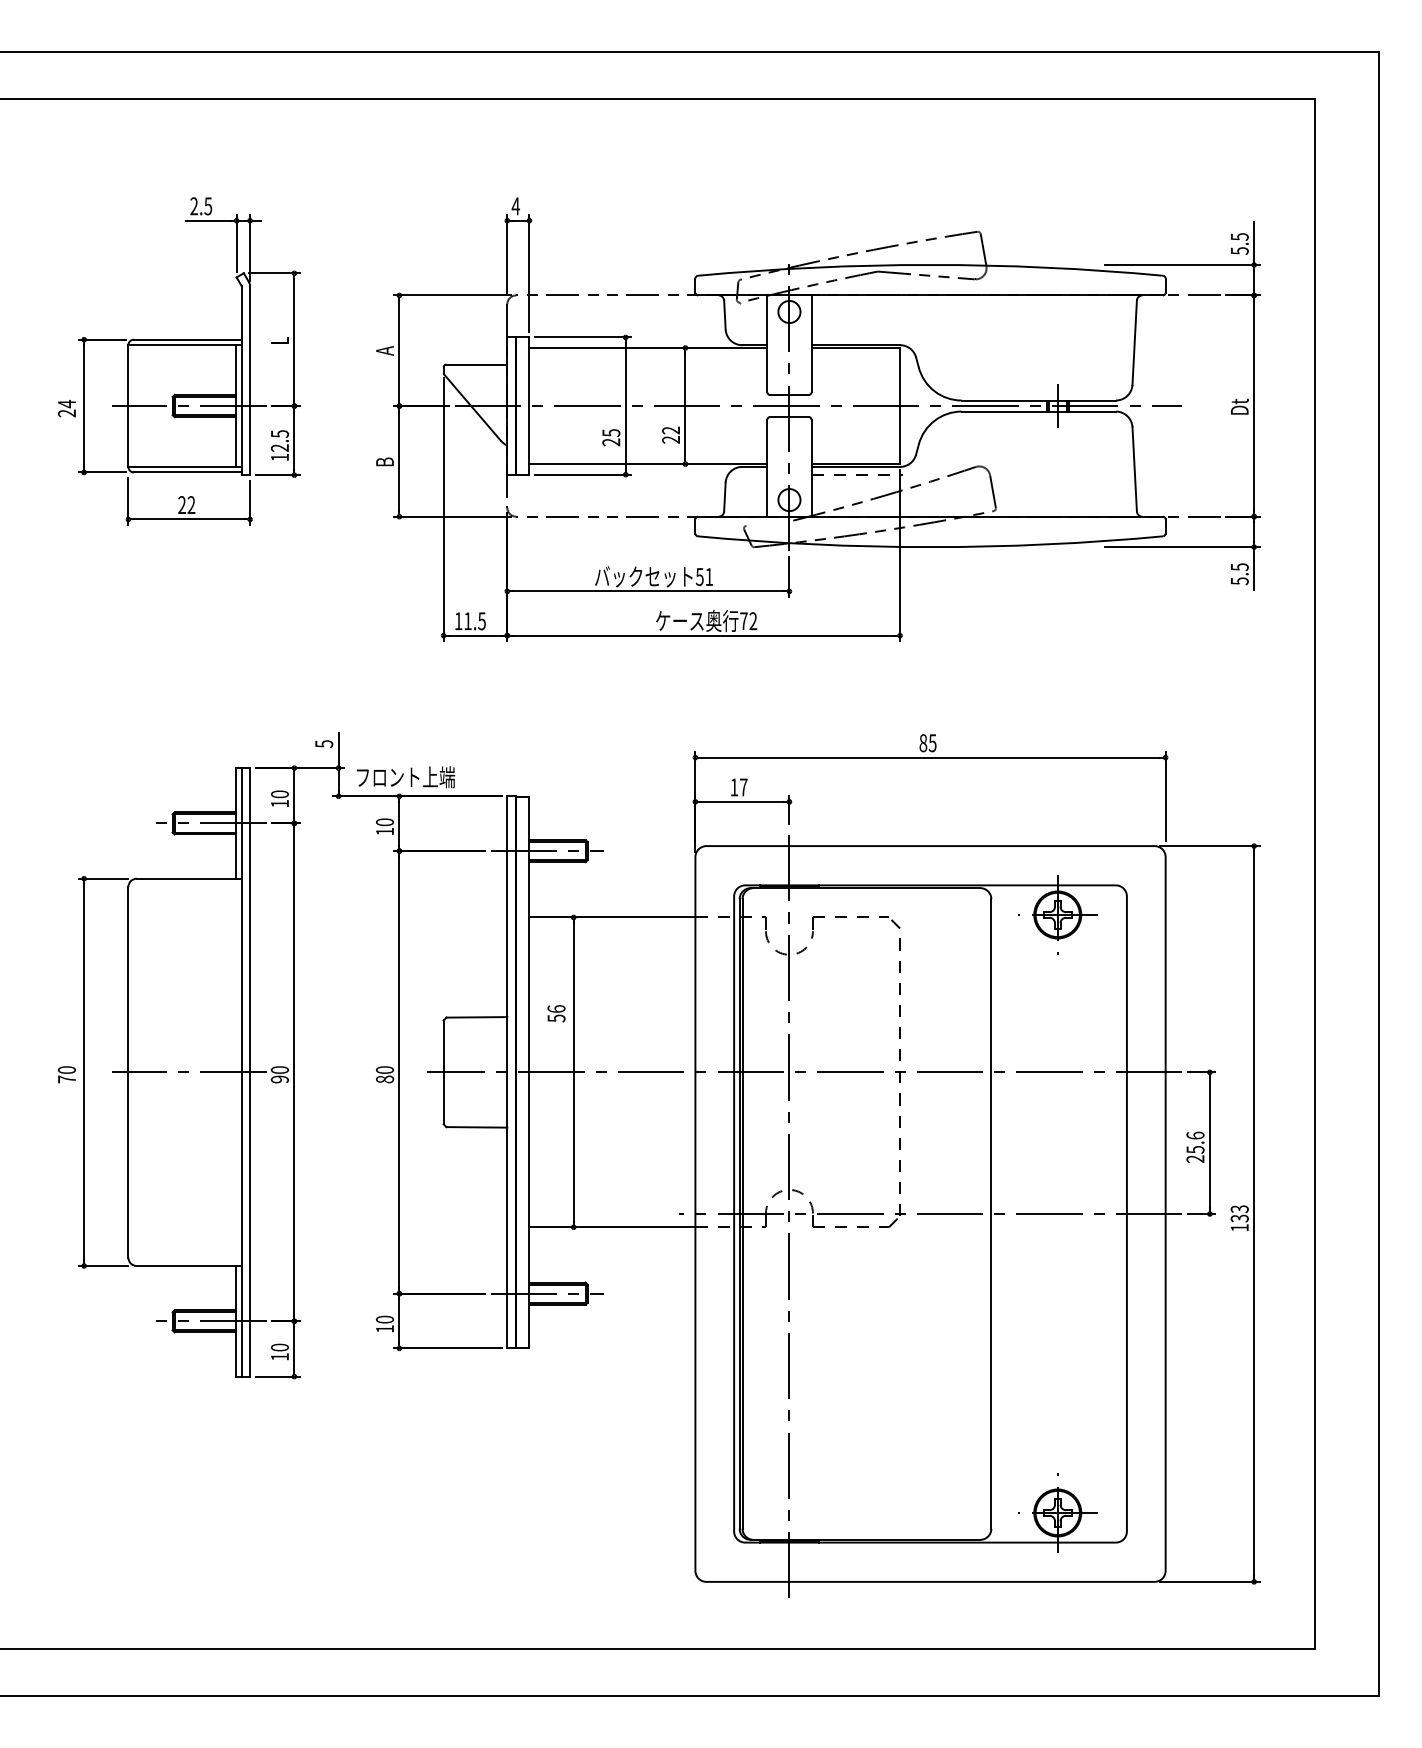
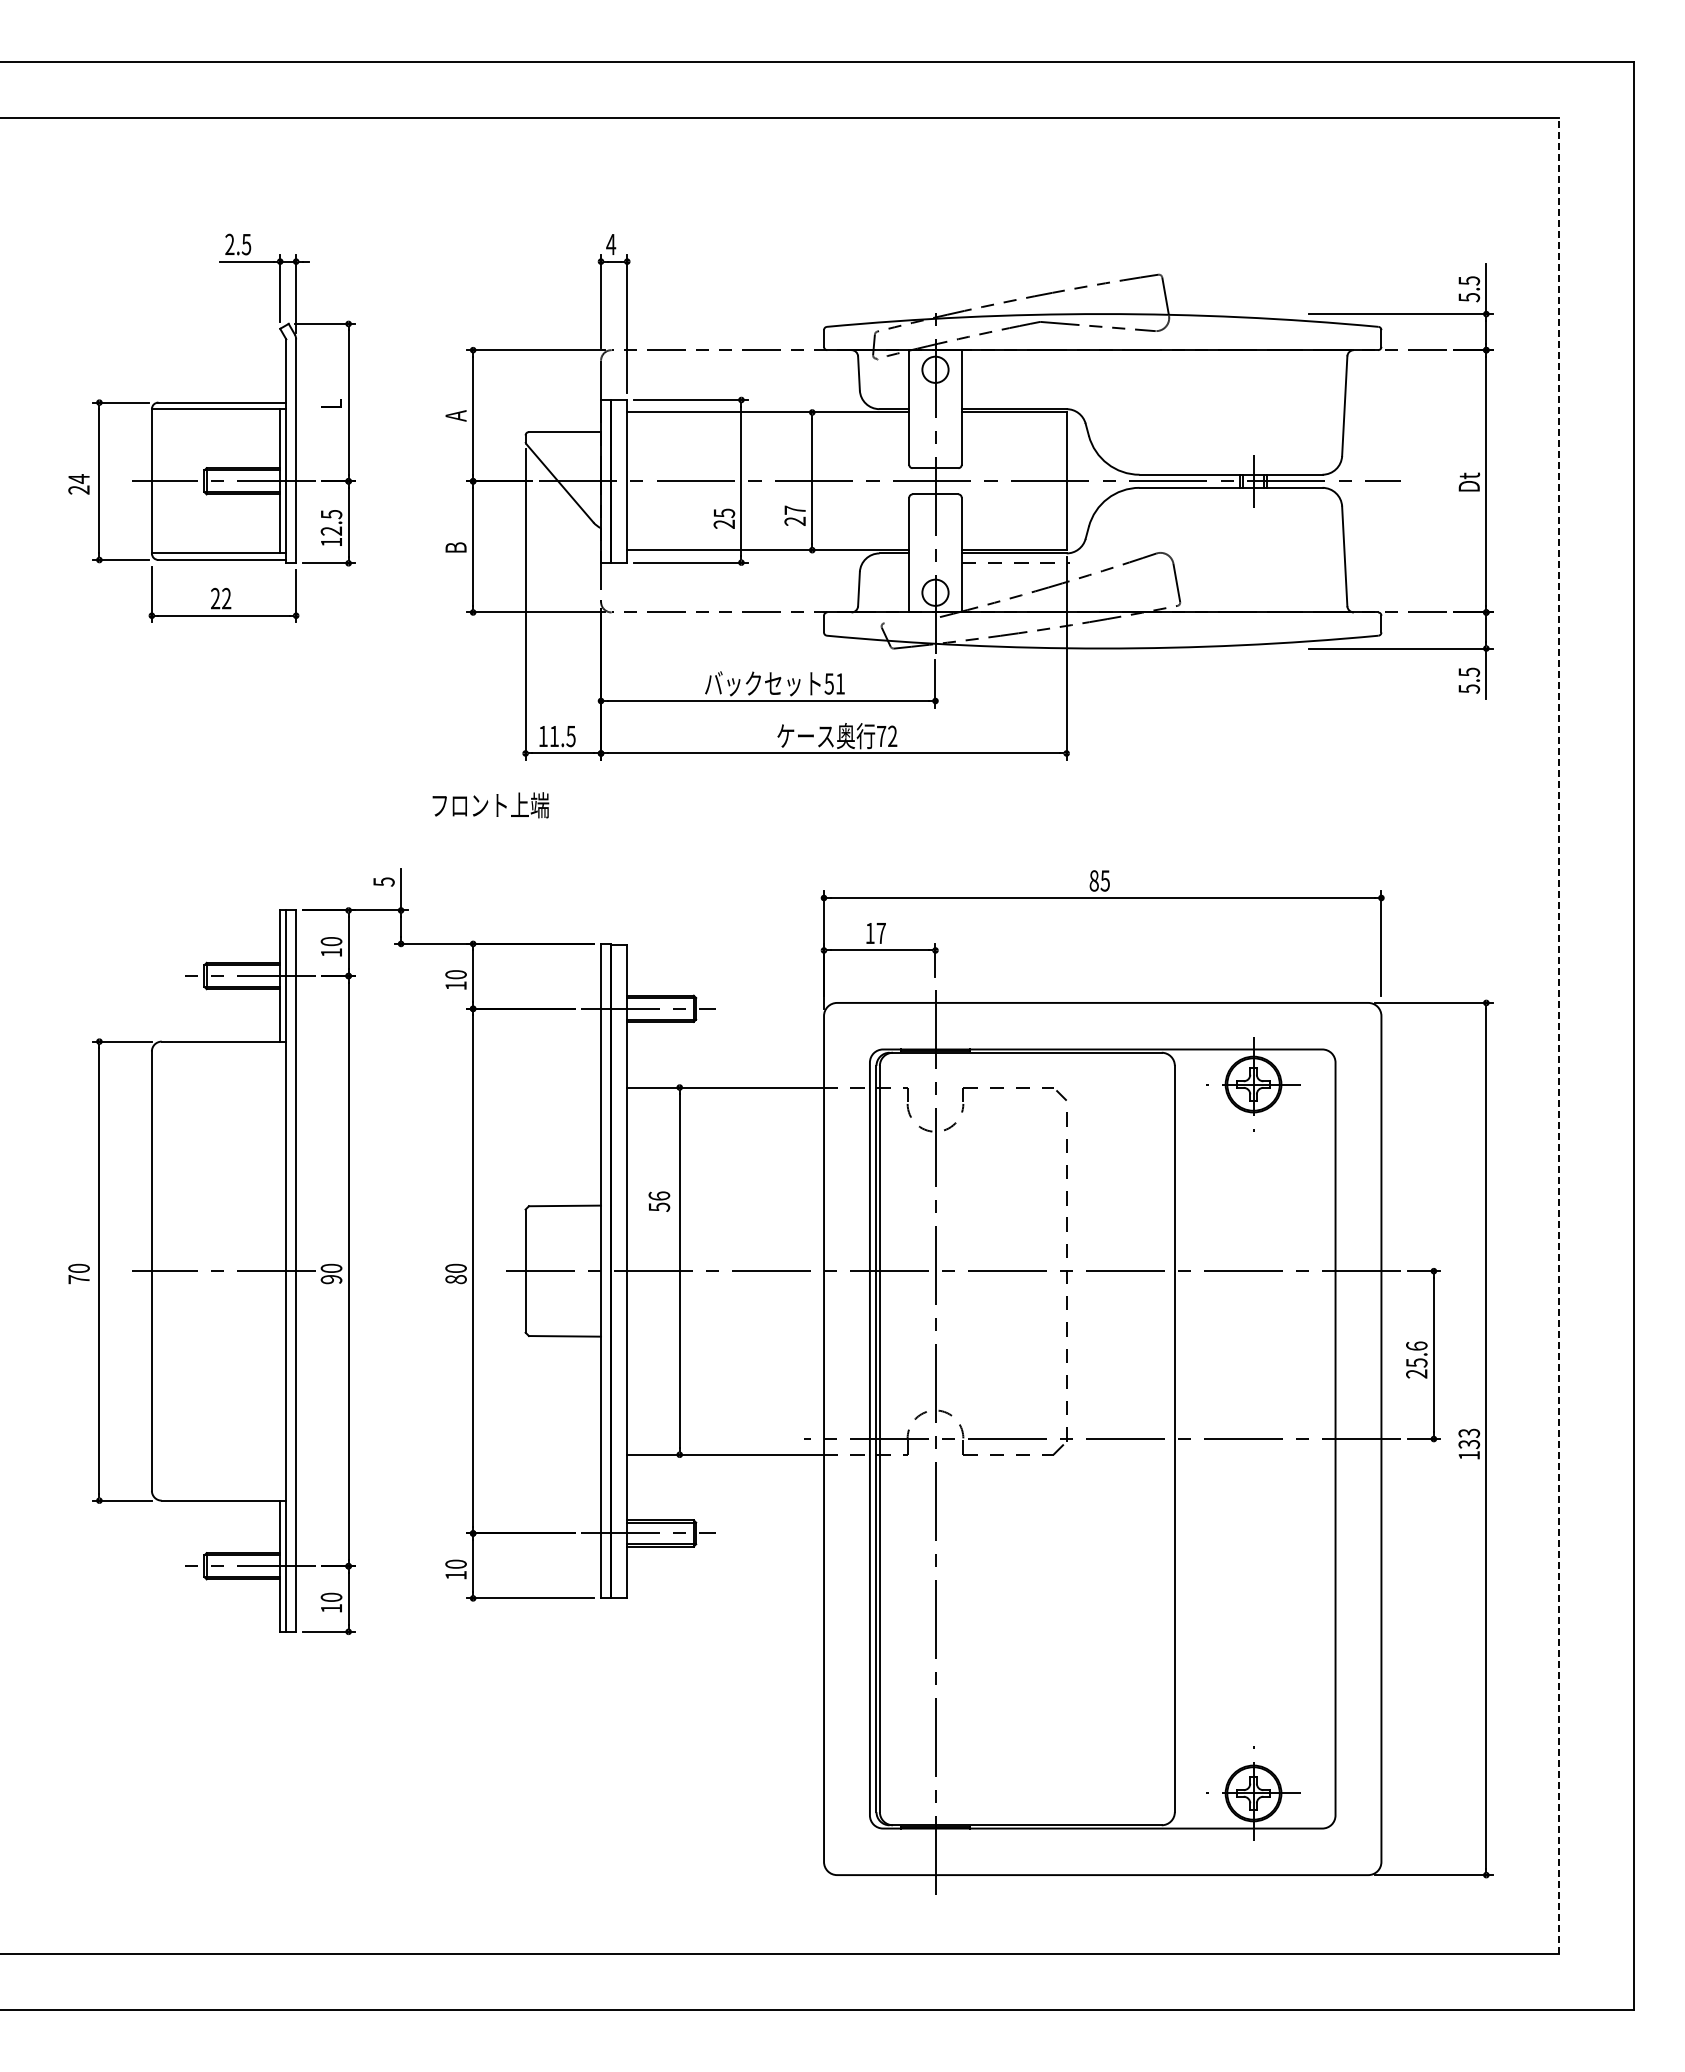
text: (670, 429) -> (794, 509), 22 -> 27
text: (405, 777) -> (490, 805), moved
line: (1315, 873) -> (1558, 1035), solid -> dashed

